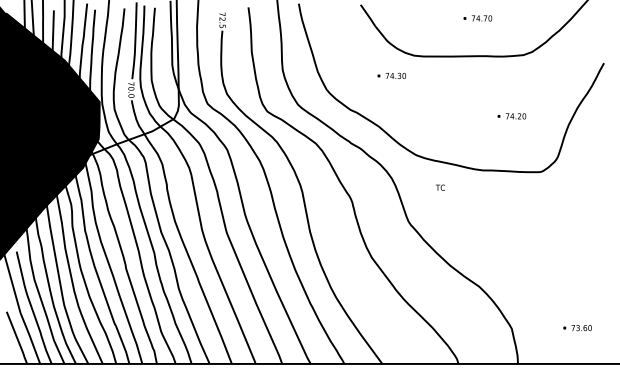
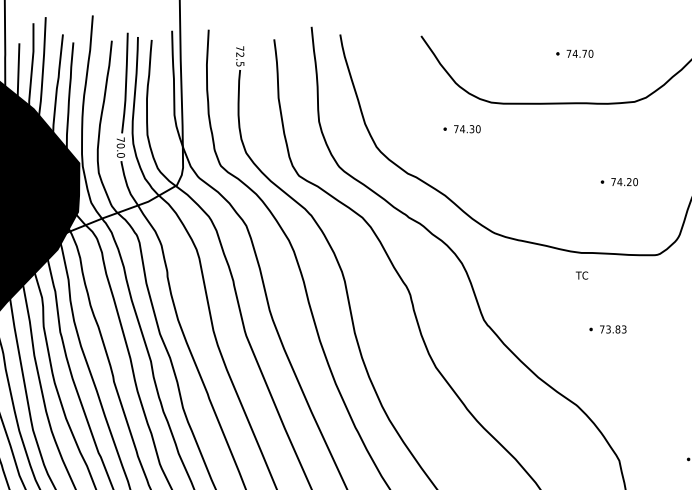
text: (440, 187) -> (582, 275), moved
part: (503, 228) -> (608, 328), added

